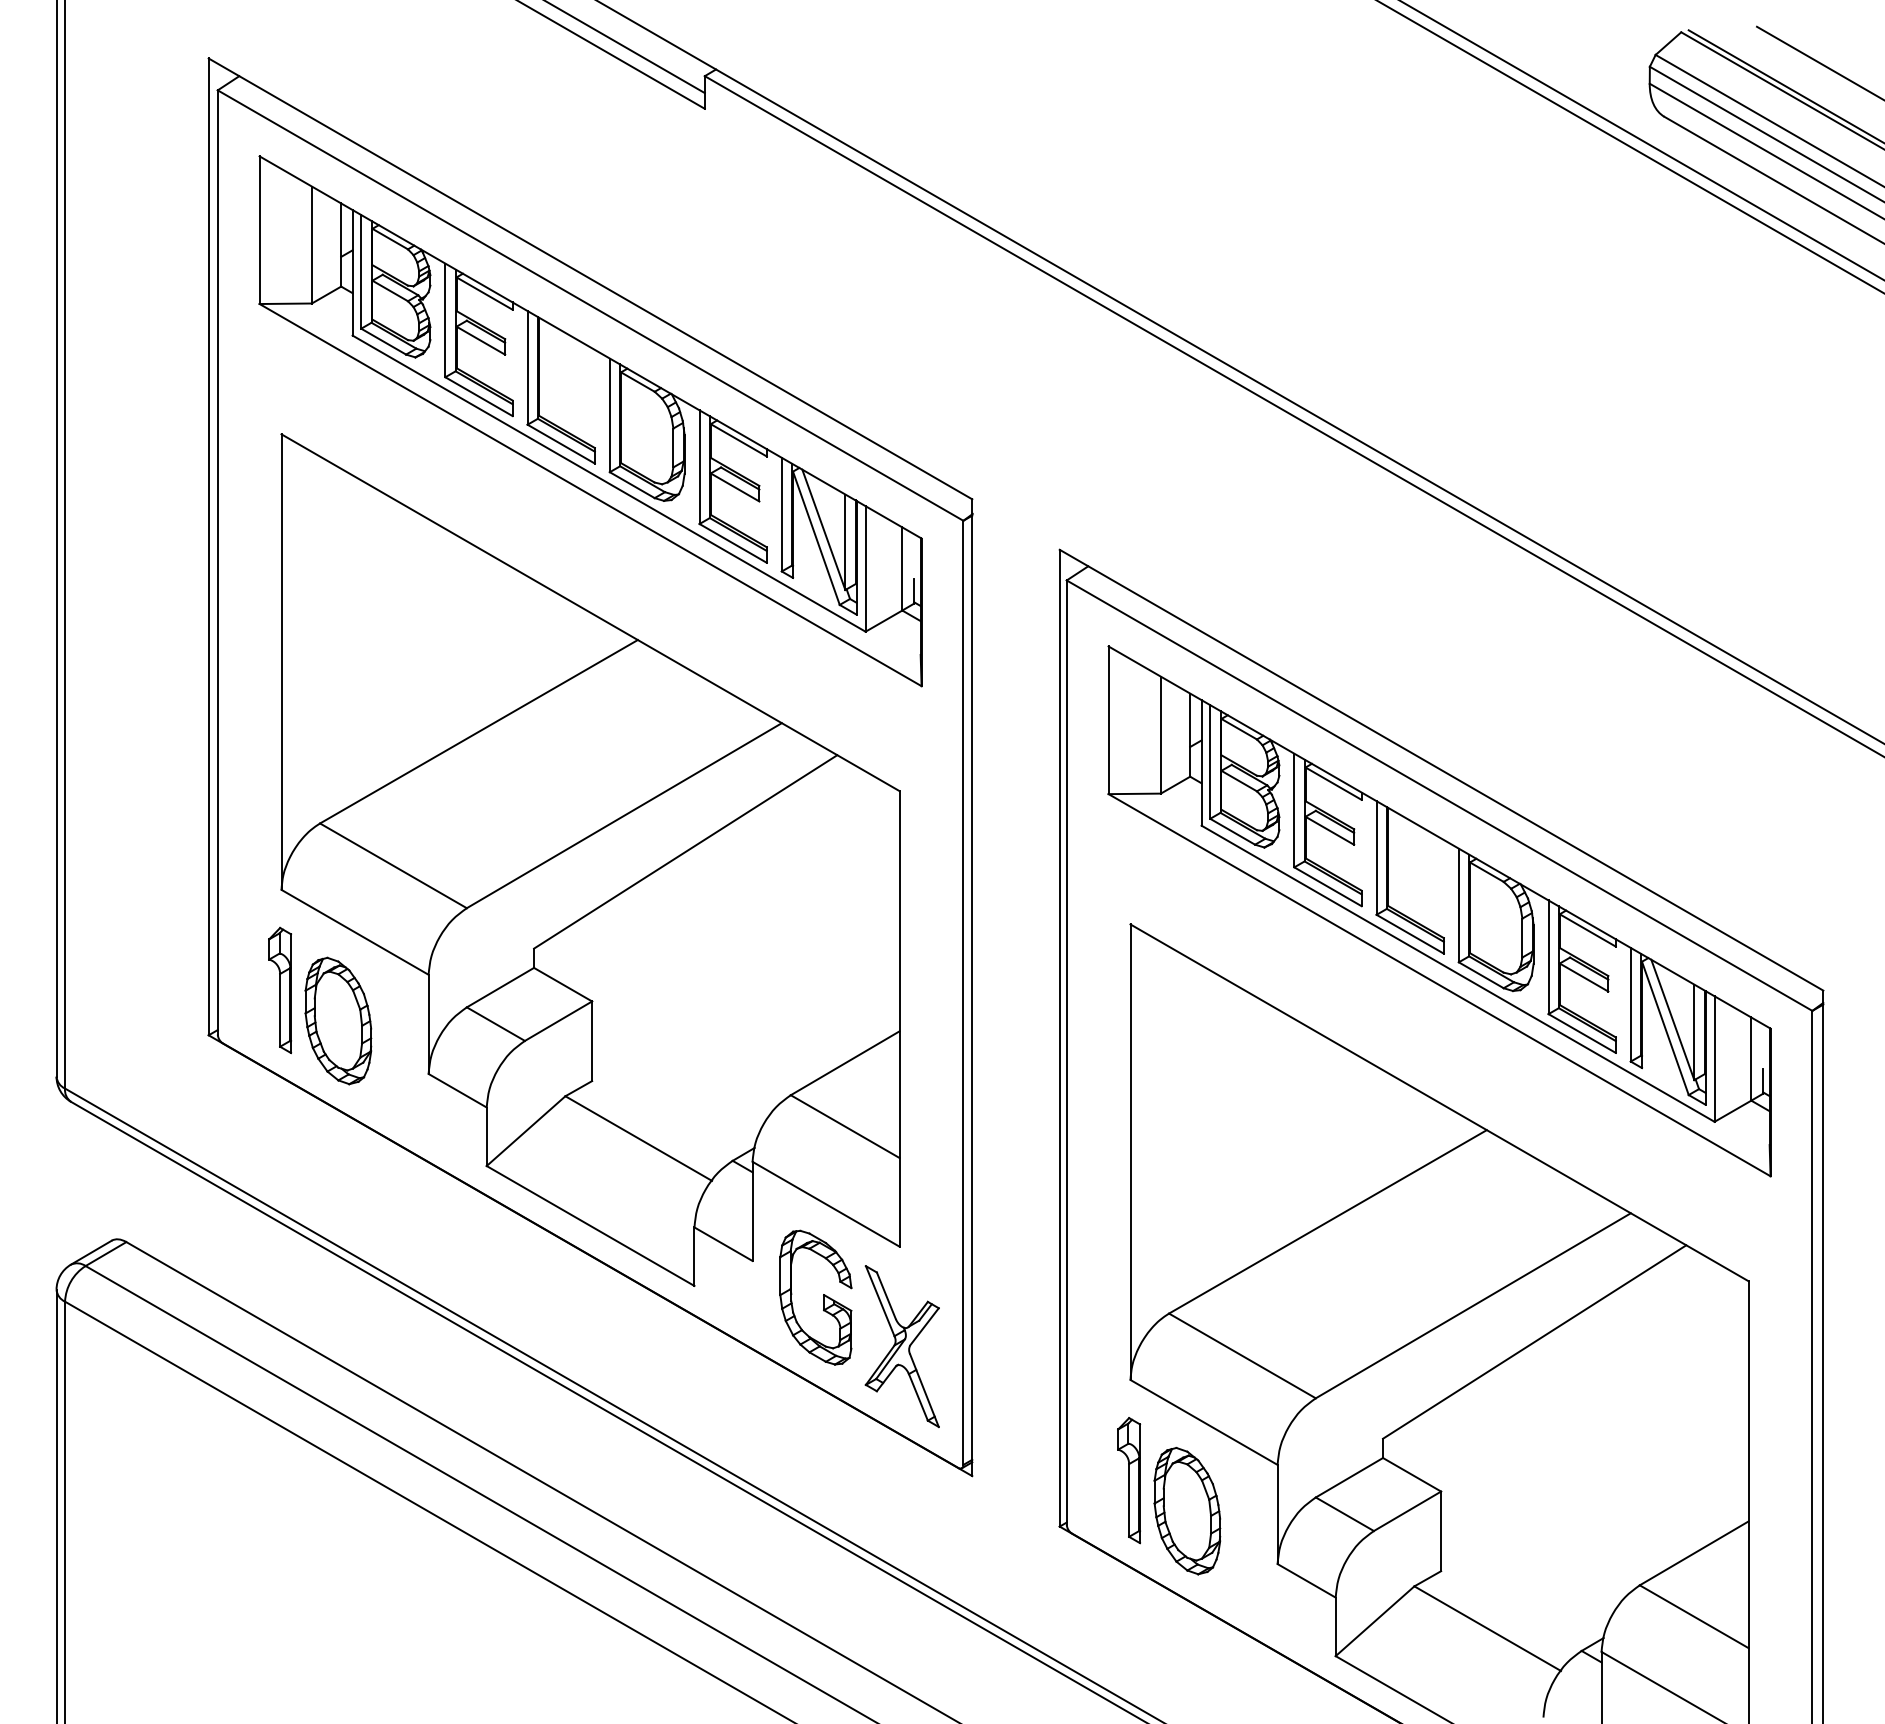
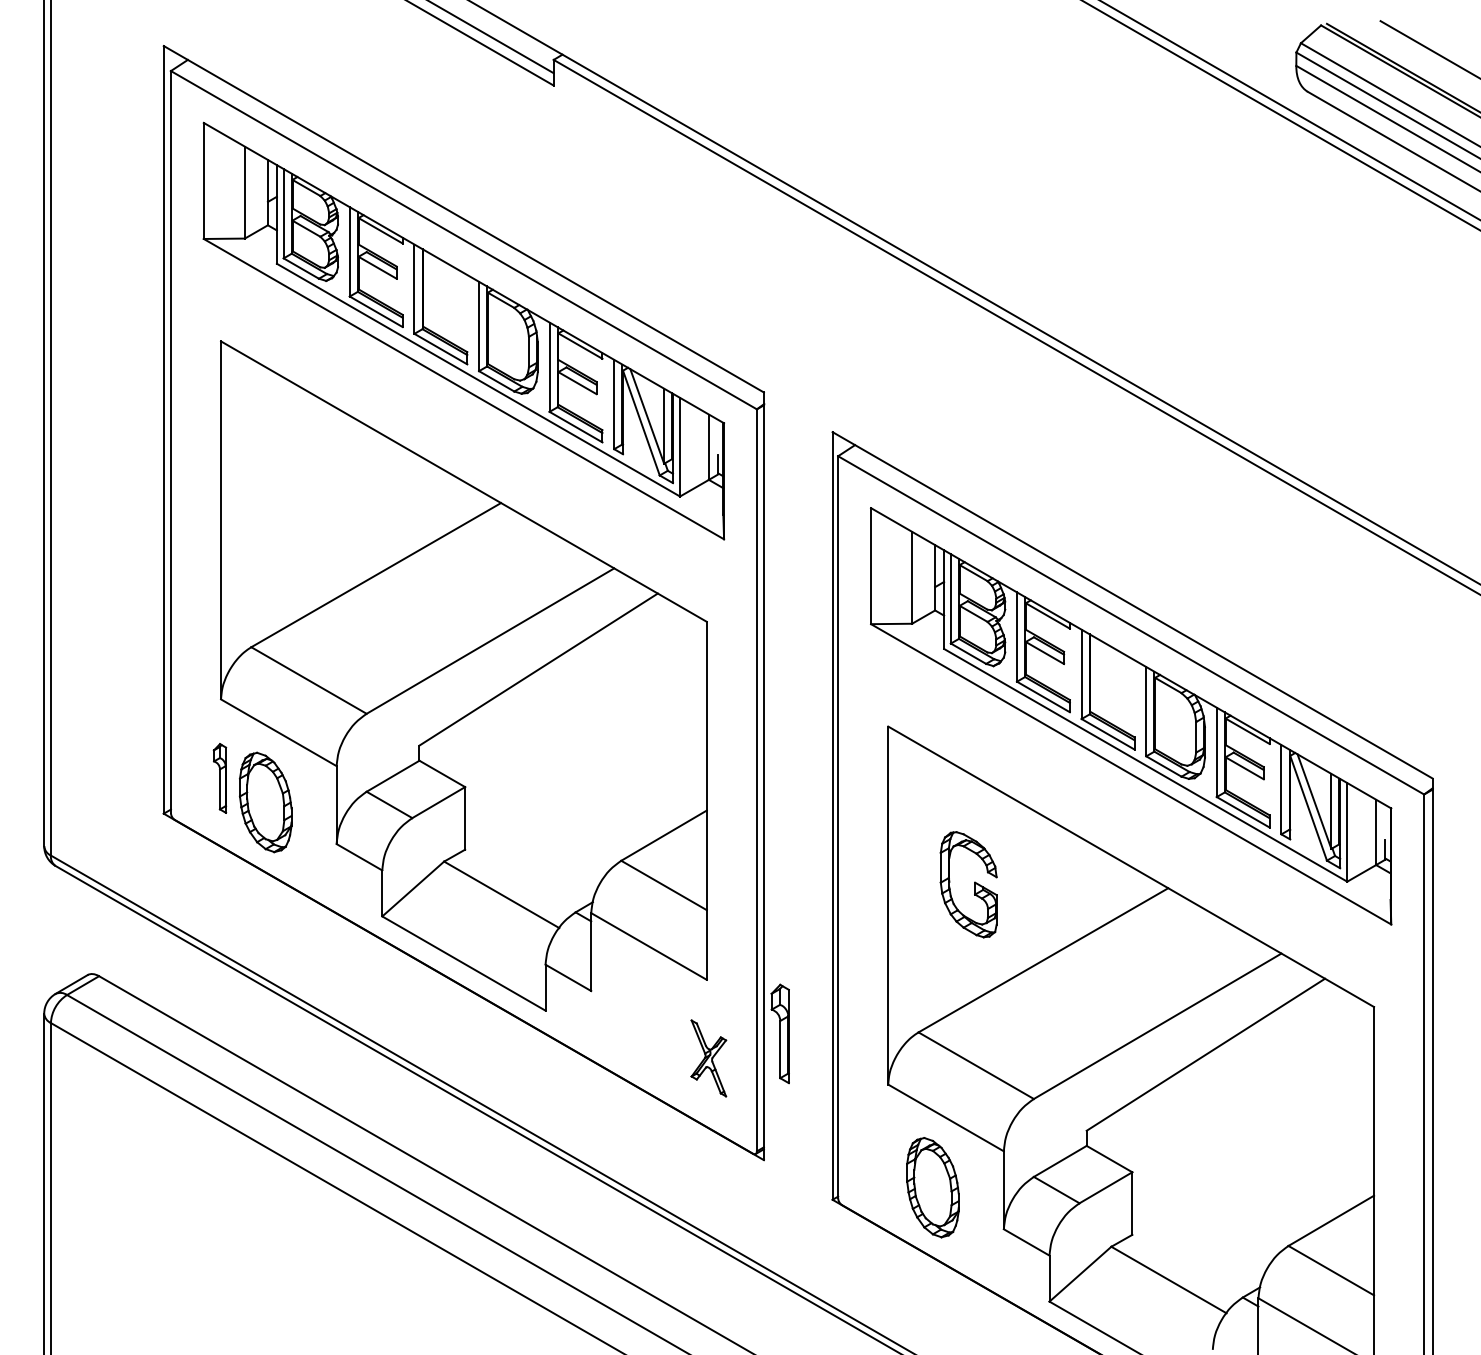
part: (280, 990) -> (220, 778), size x0.7
part: (823, 1297) -> (974, 884), moved
part: (901, 1346) -> (708, 1058), size x0.6
part: (1129, 1480) -> (780, 1033), moved

